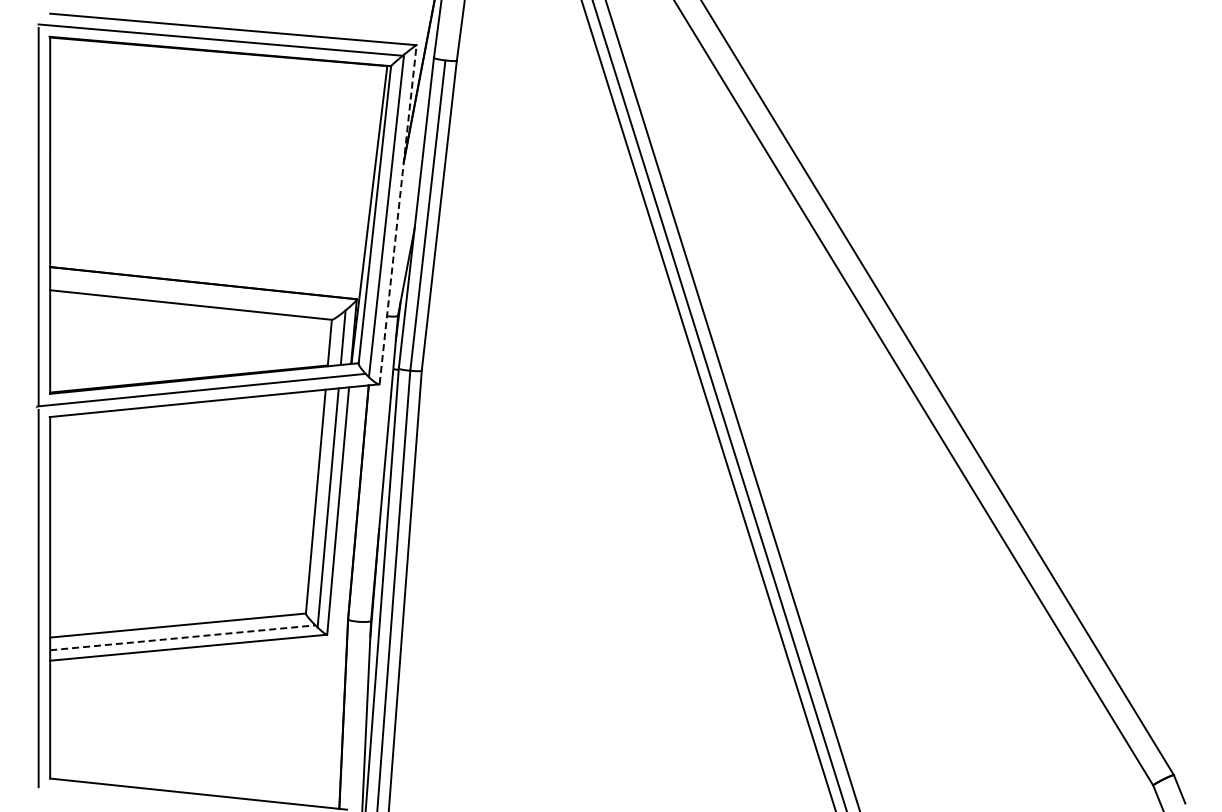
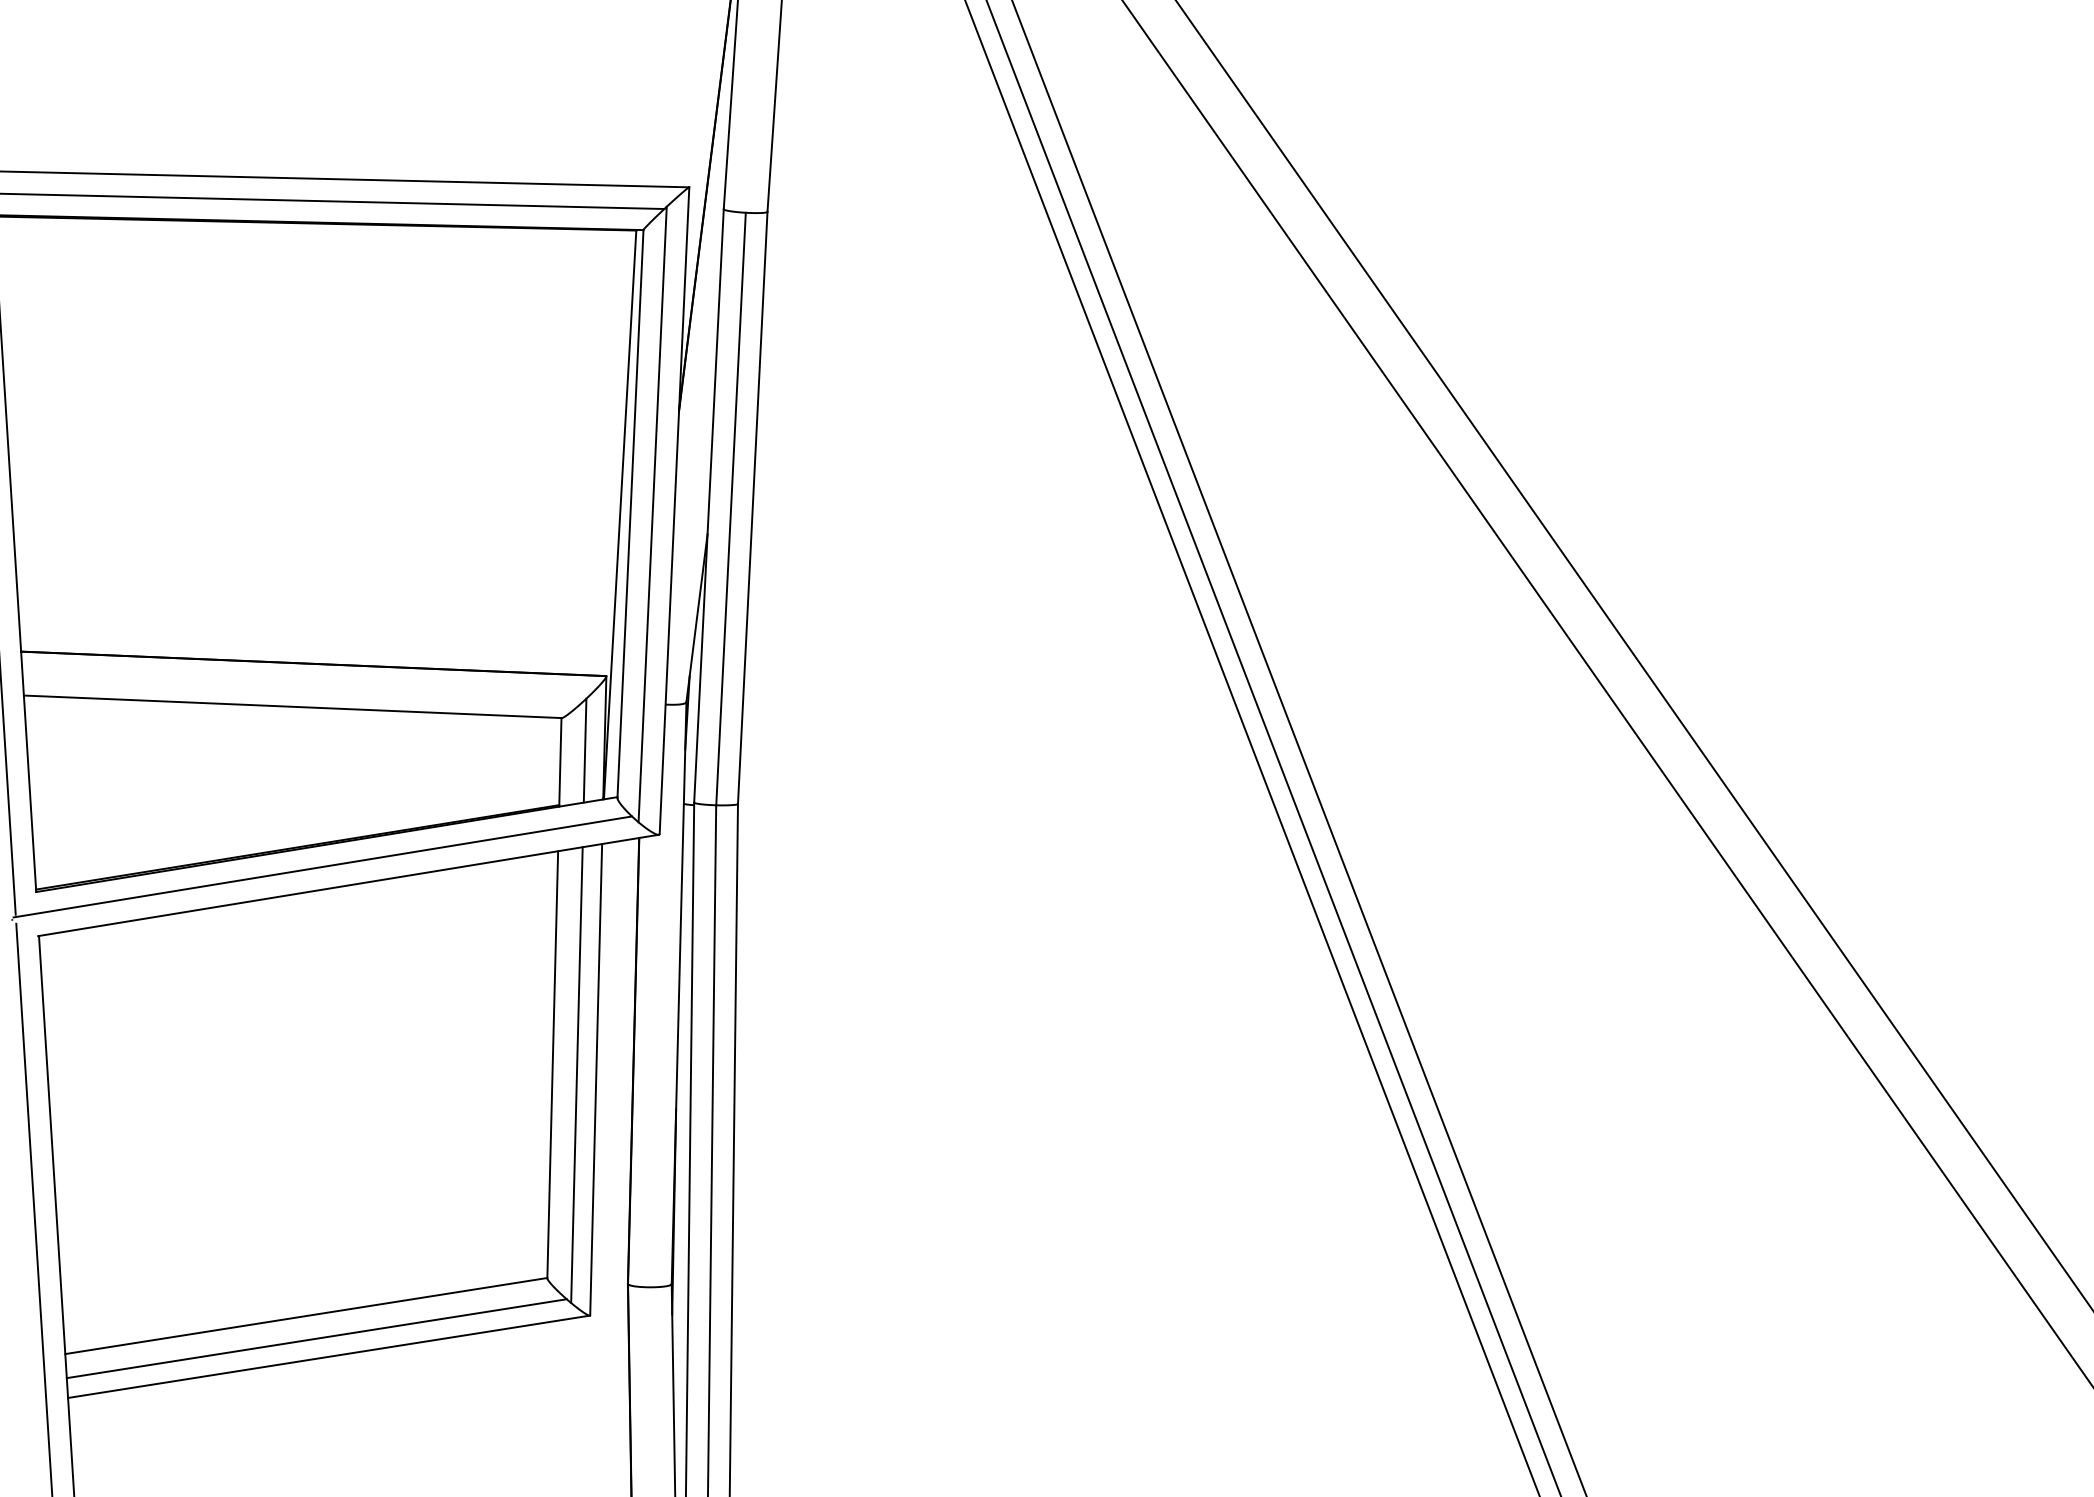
line: (398, 214) -> (675, 510), dashed -> solid
line: (183, 637) -> (318, 1338), dashed -> solid

